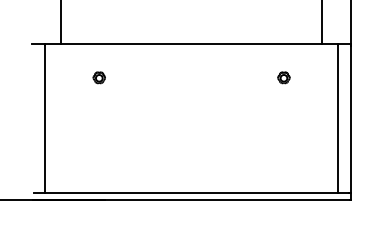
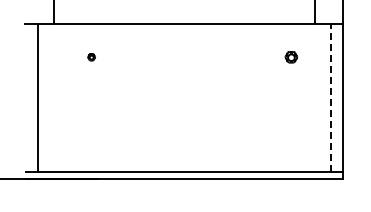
part: (98, 77) -> (90, 56), size x0.6
part: (283, 77) -> (290, 56), moved
line: (338, 118) -> (330, 97), solid -> dashed

